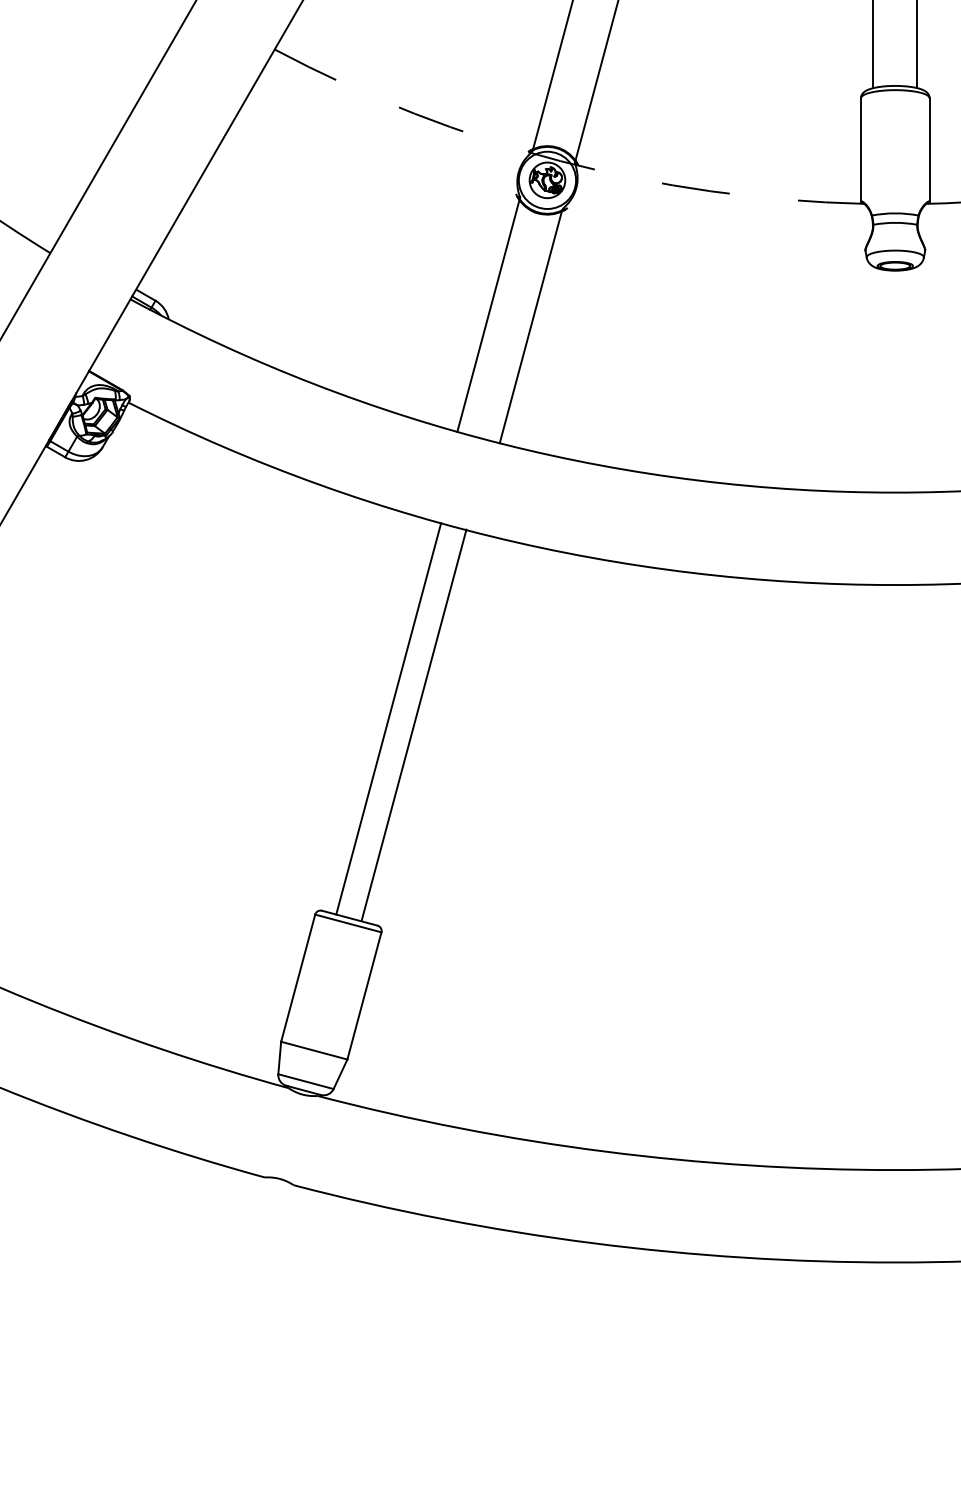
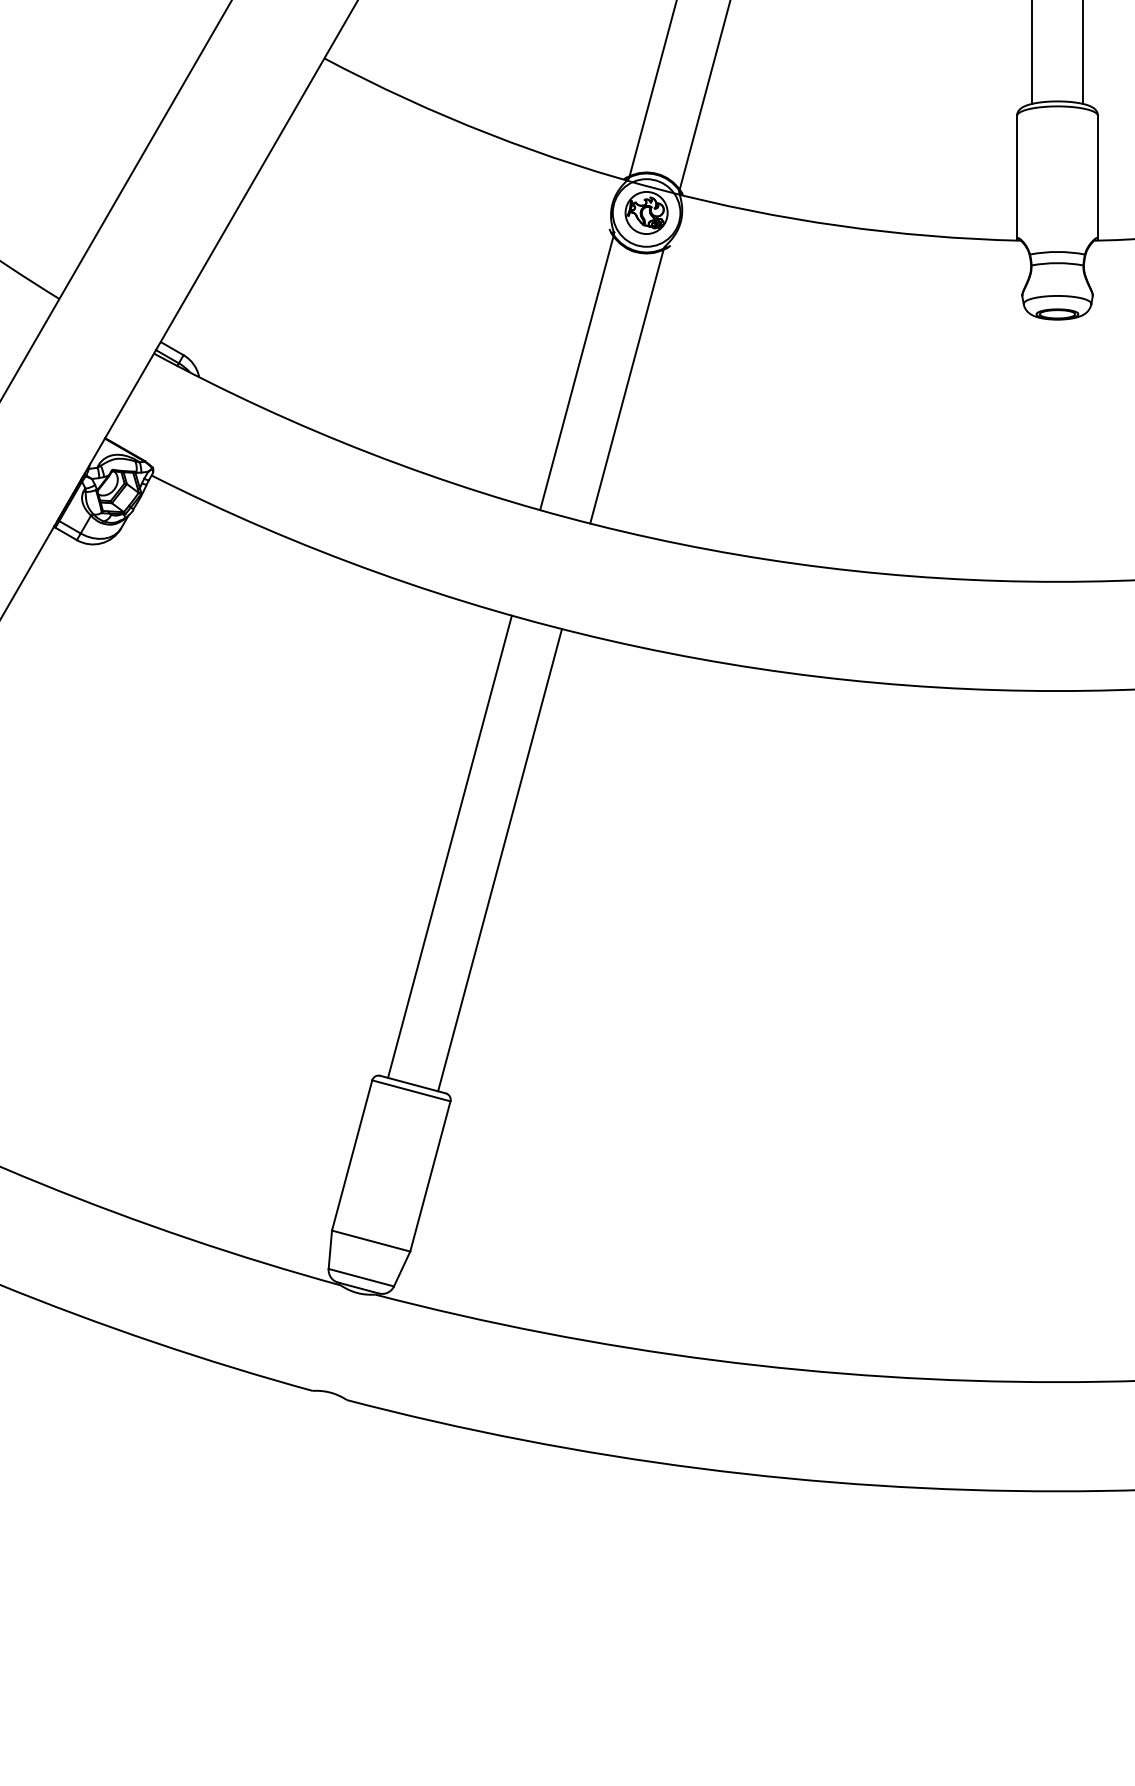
arc: (560, 161) -> (661, 190), dashed -> solid
line: (388, 719) -> (499, 860), moved
line: (413, 725) -> (449, 846), moved

